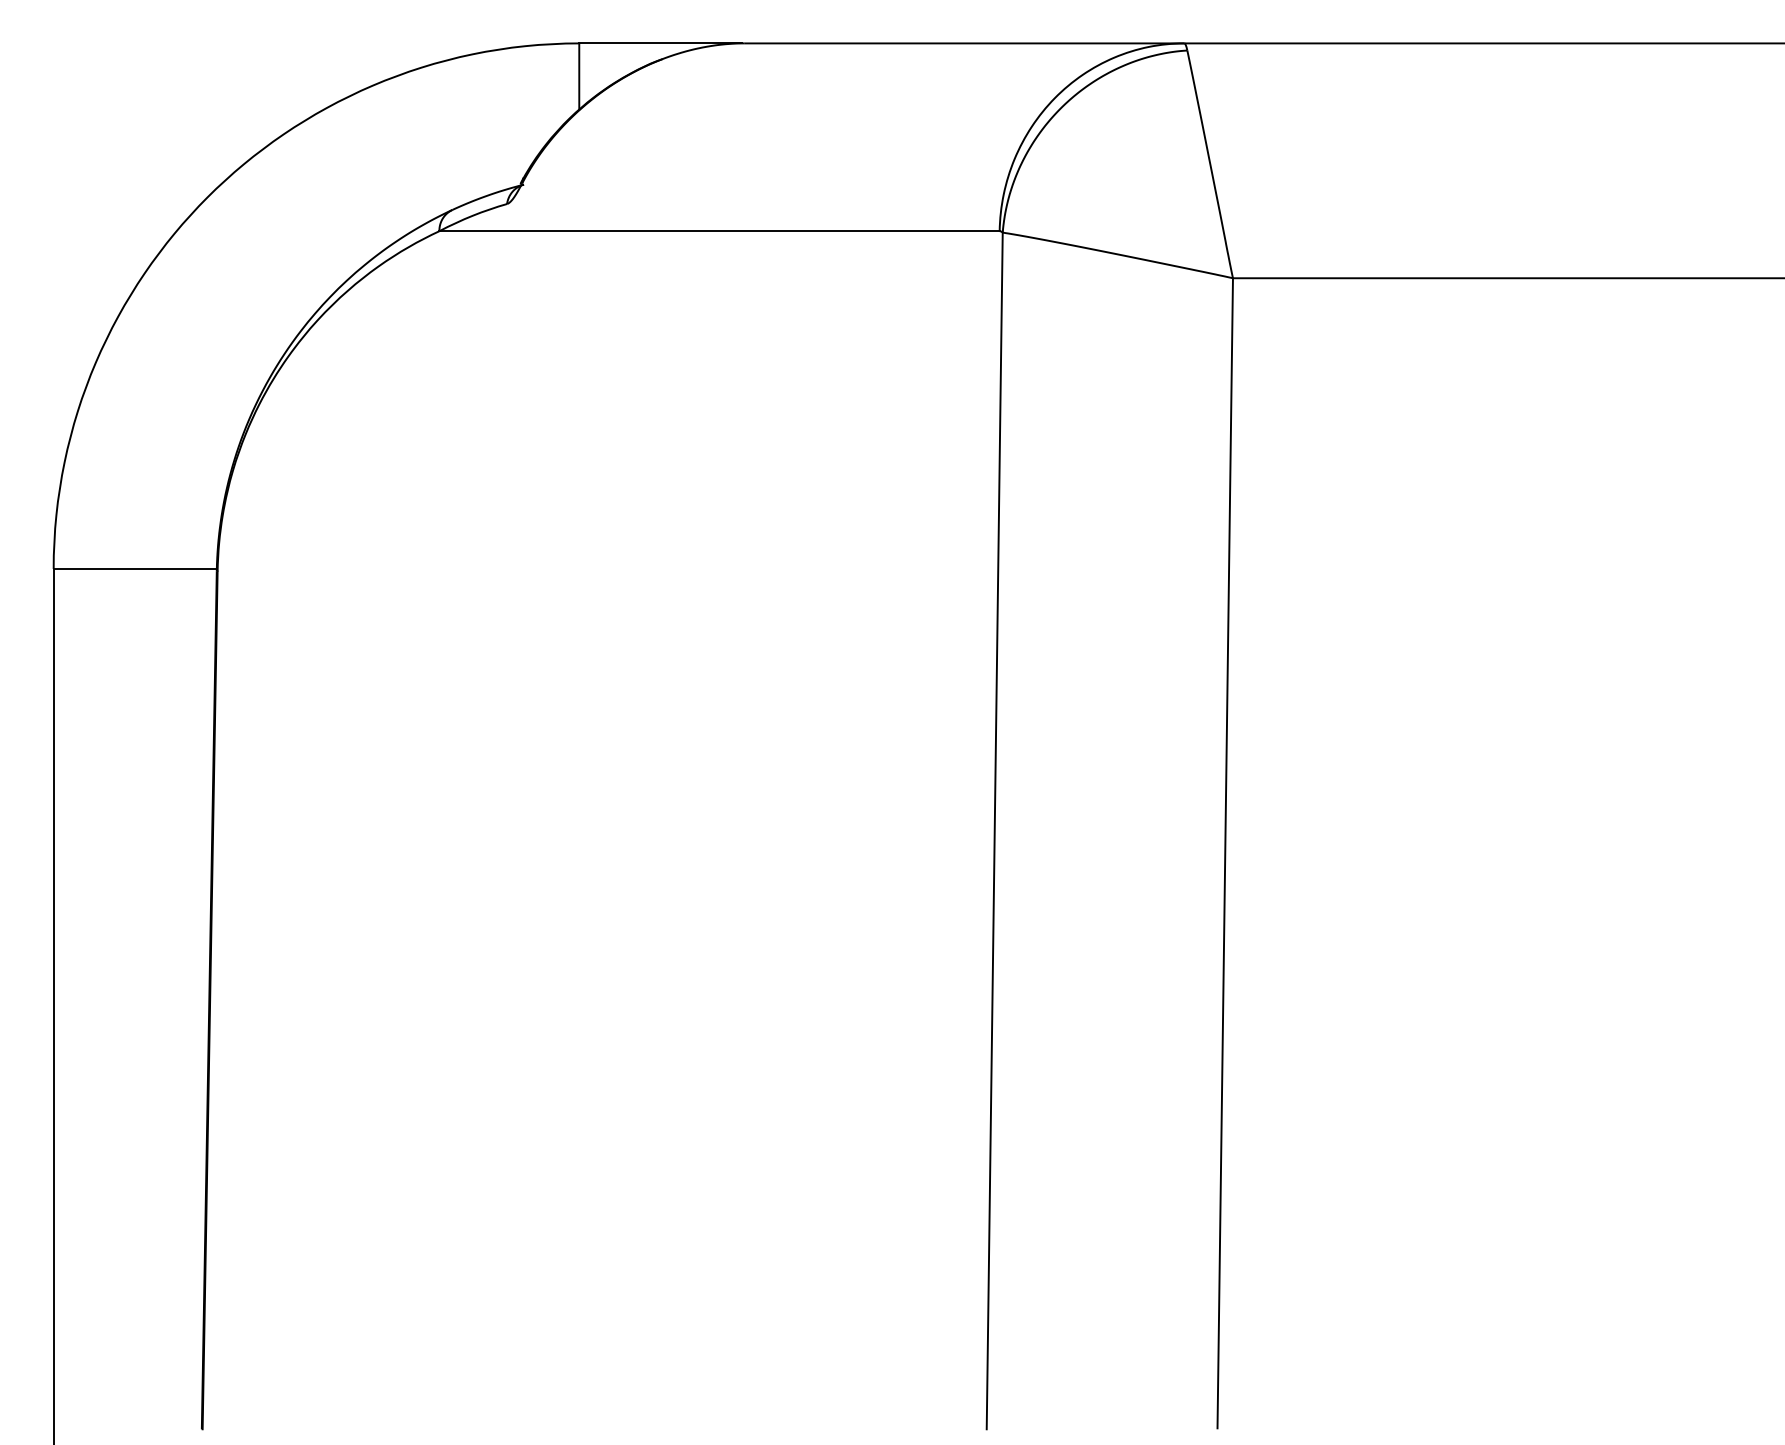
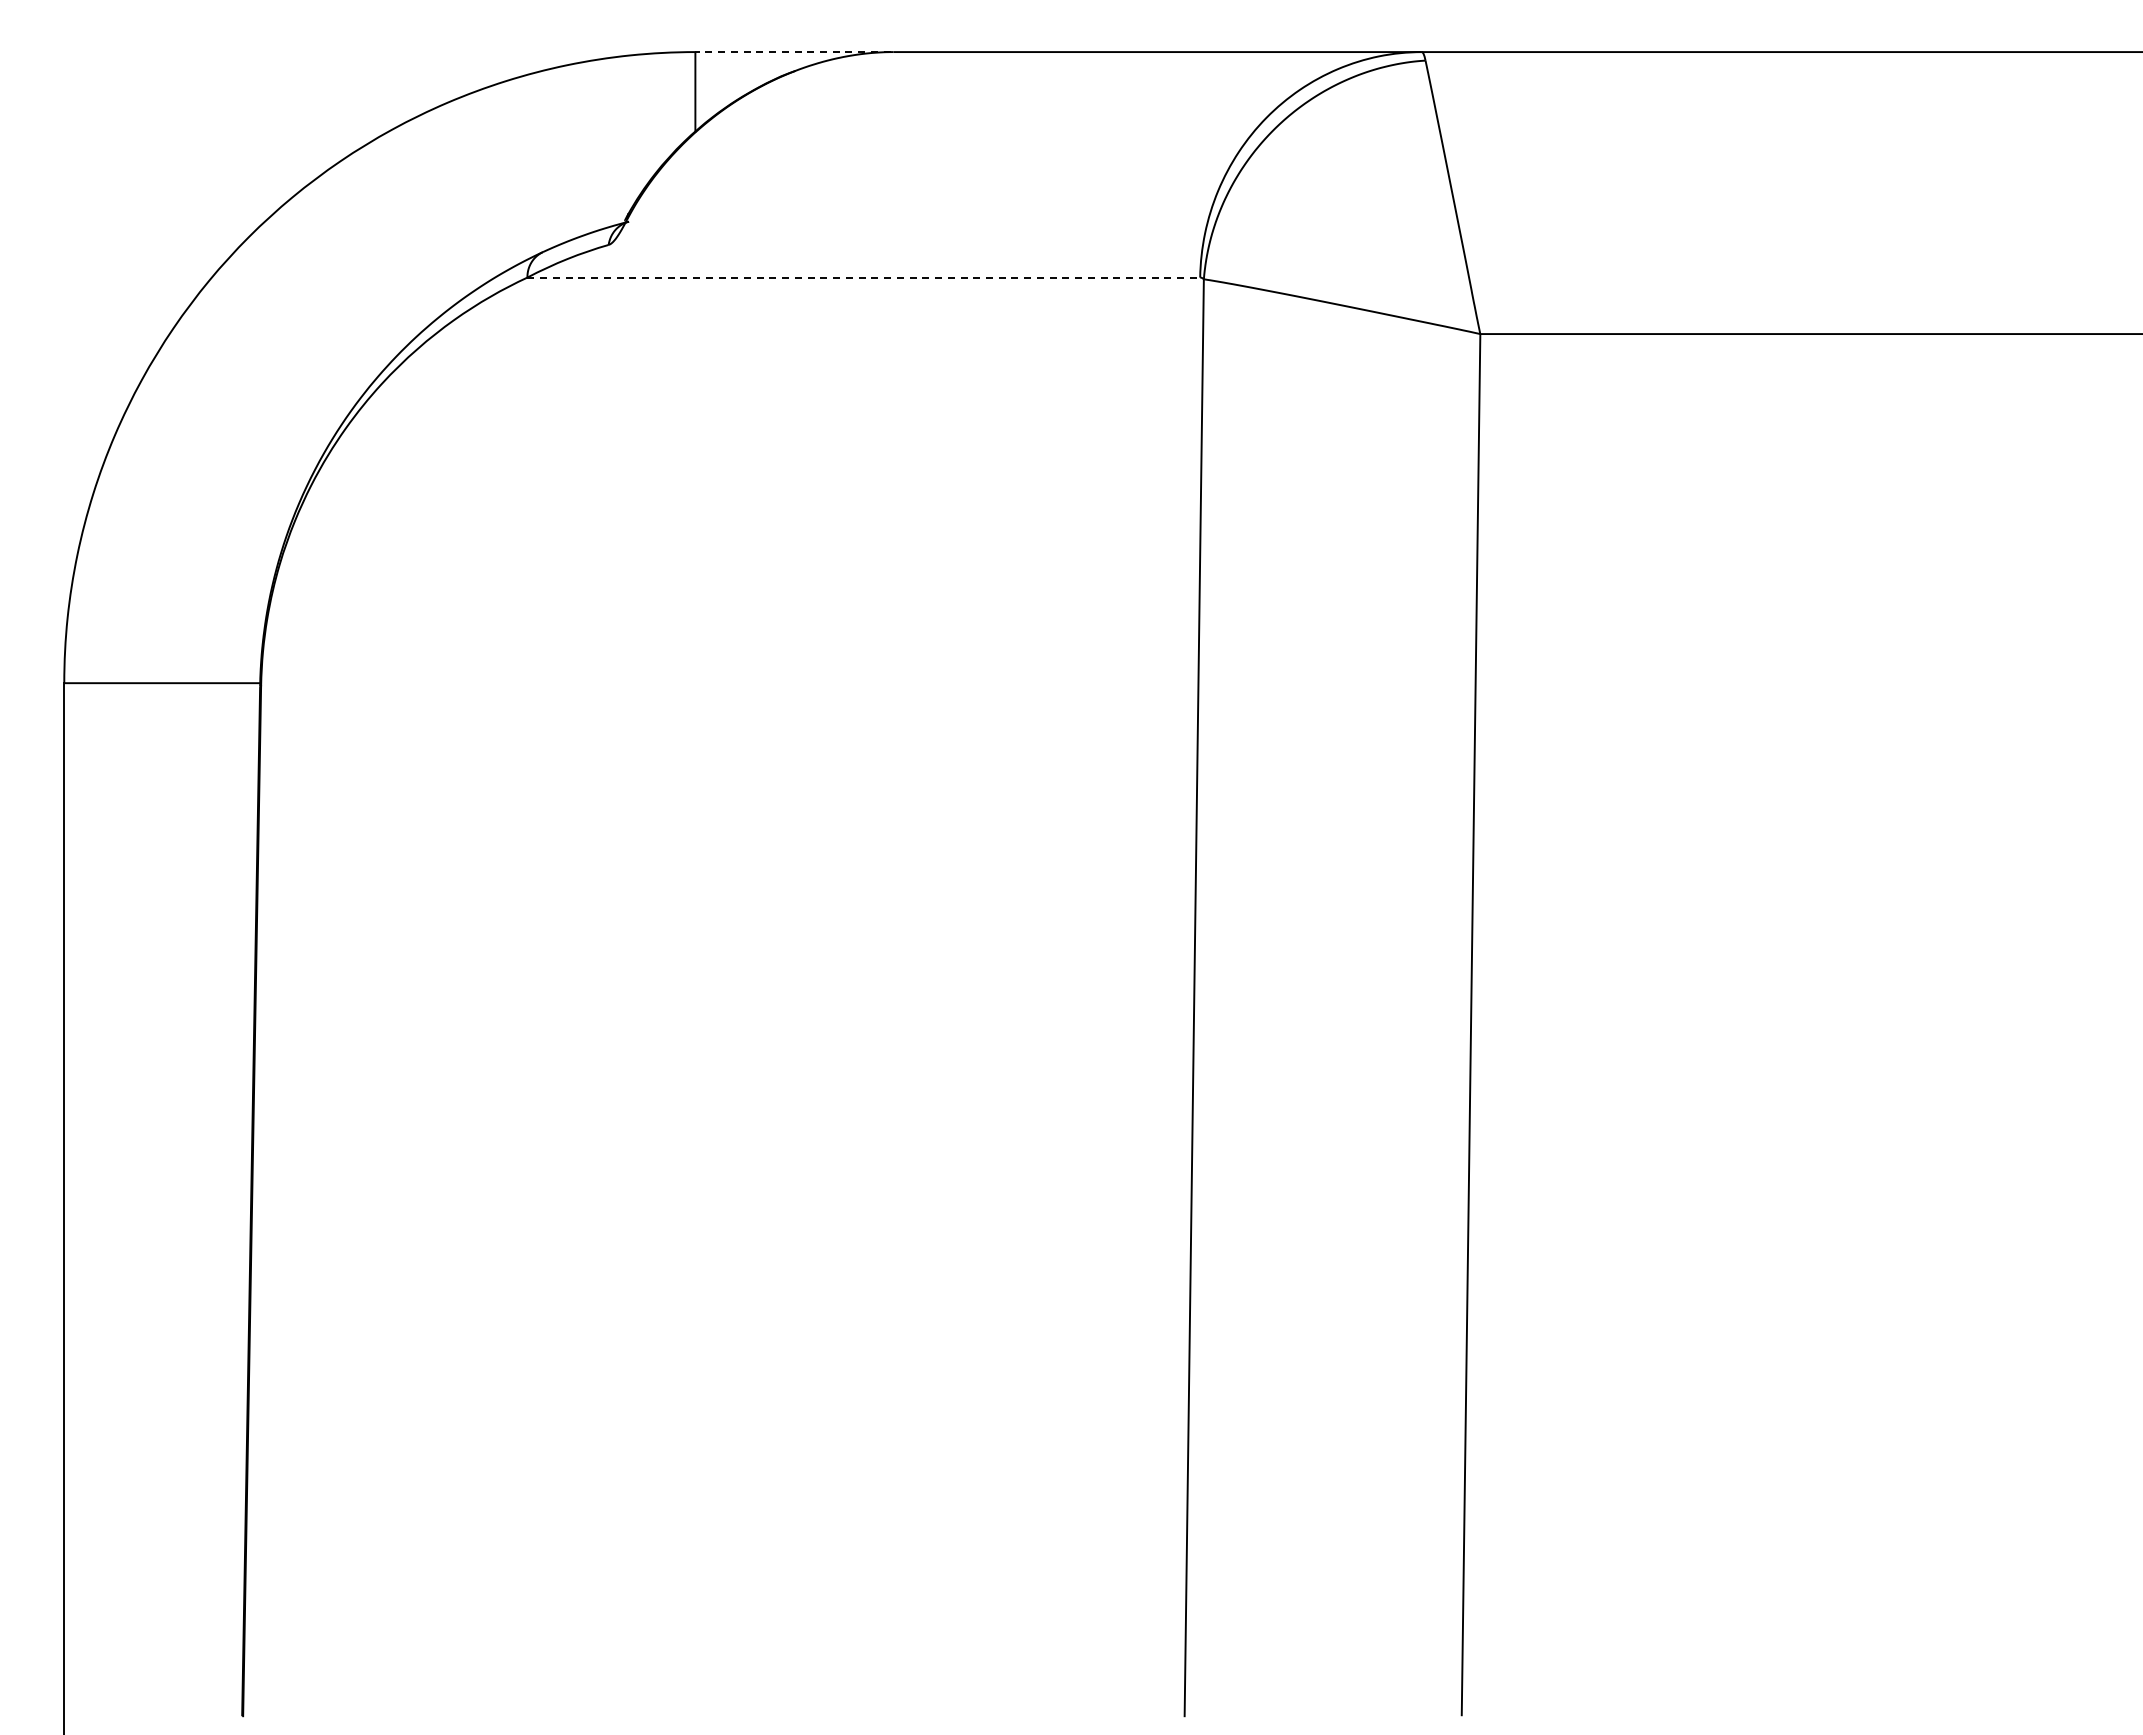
line: (660, 43) -> (793, 52), solid -> dashed
line: (720, 231) -> (864, 277), solid -> dashed

